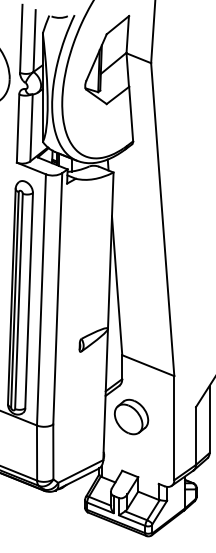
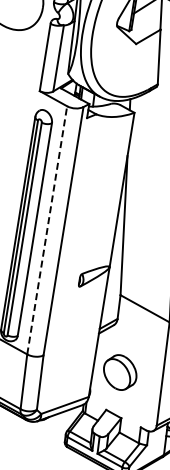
line: (41, 299) -> (47, 229), solid -> dashed
part: (131, 416) -> (120, 372), moved

